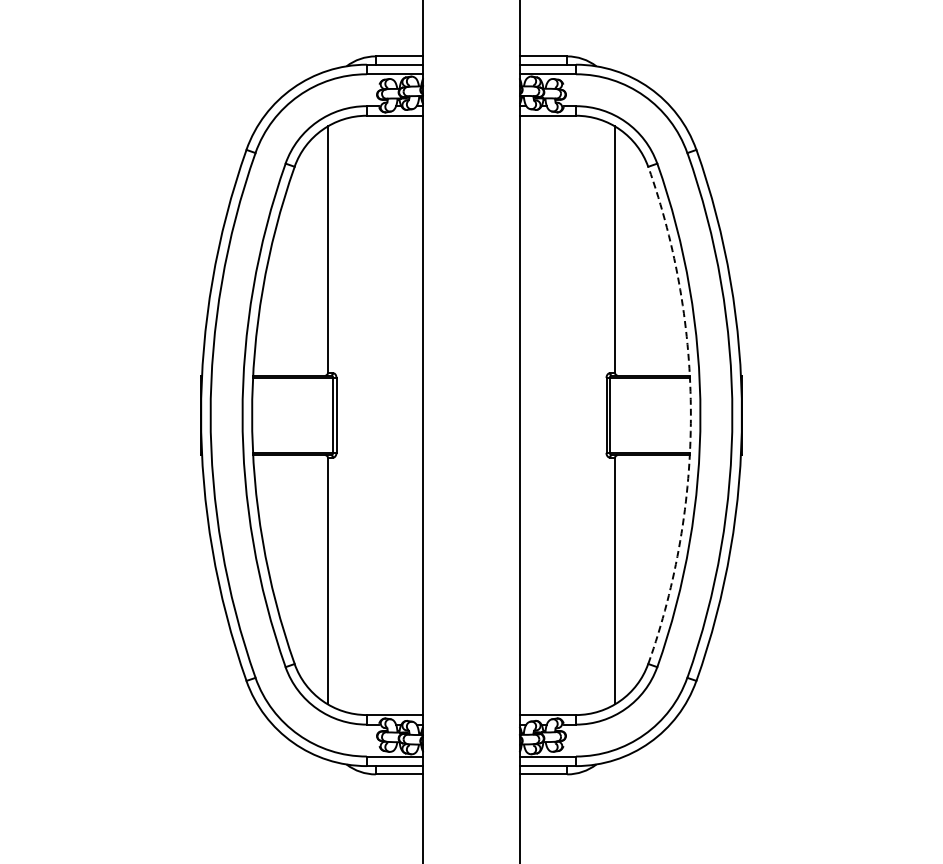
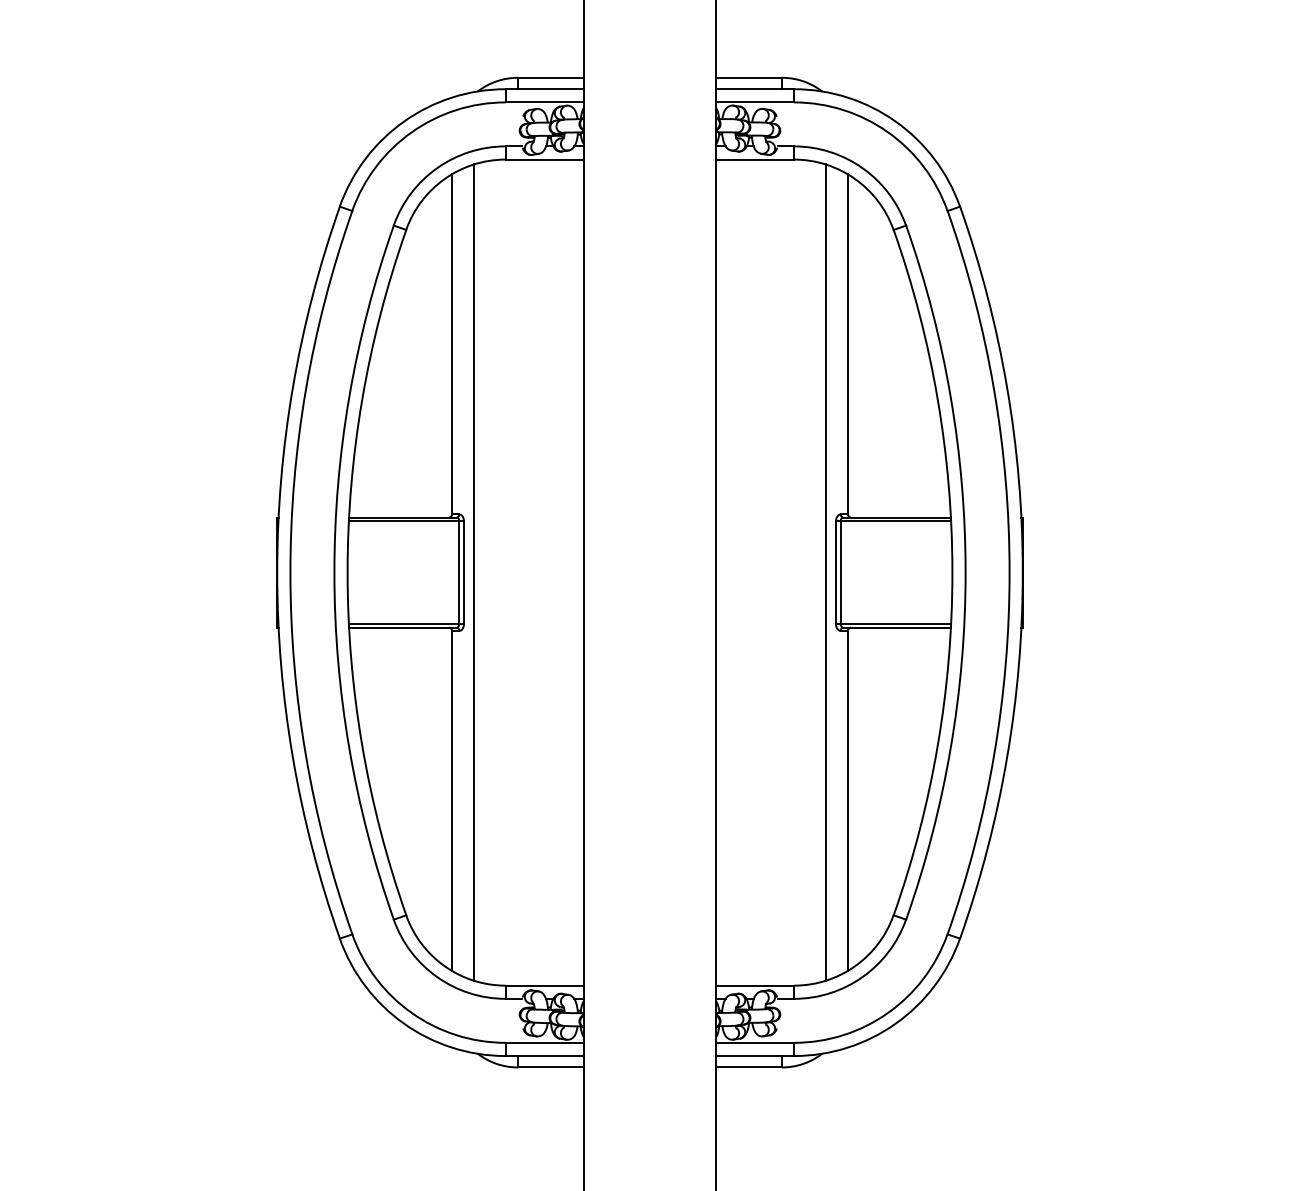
line: (343, 415) -> (473, 572), added
line: (599, 415) -> (826, 572), added
arc: (690, 415) -> (951, 572), dashed -> solid

